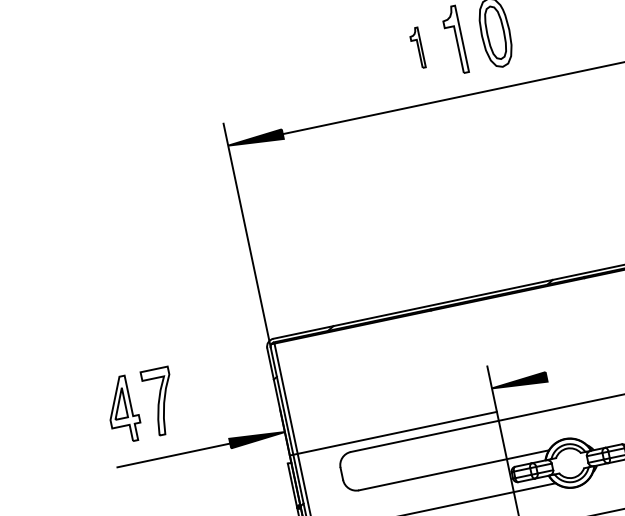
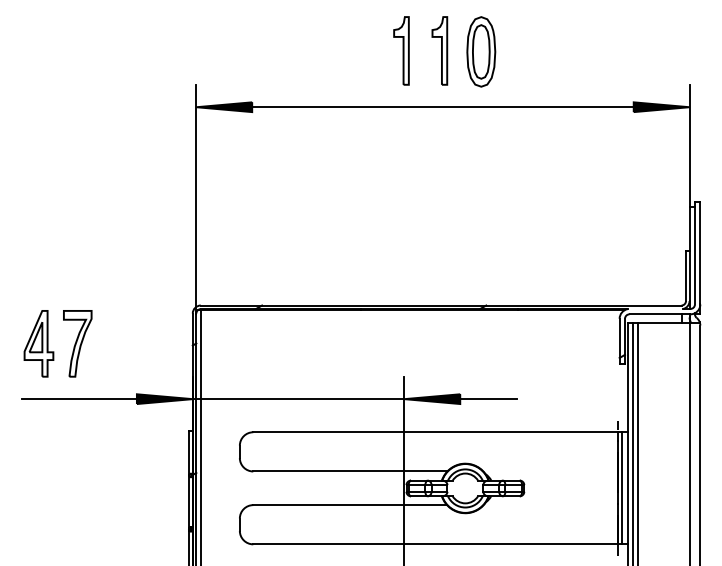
part: (417, 47) -> (401, 50), size x1.67
line: (574, 371) -> (488, 399), added
line: (393, 434) -> (298, 399), moved

